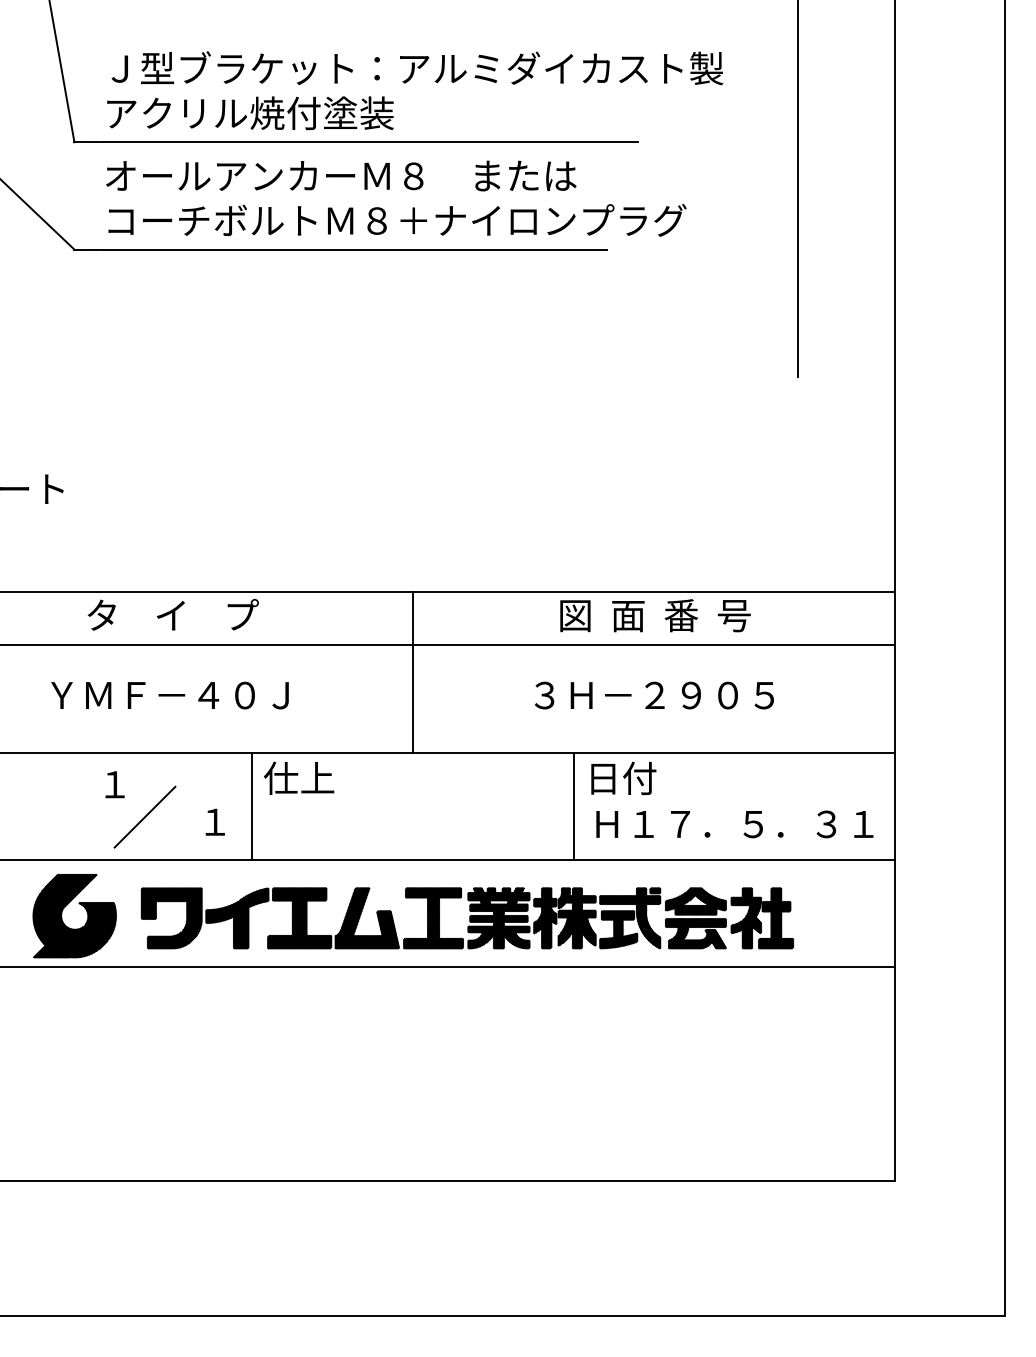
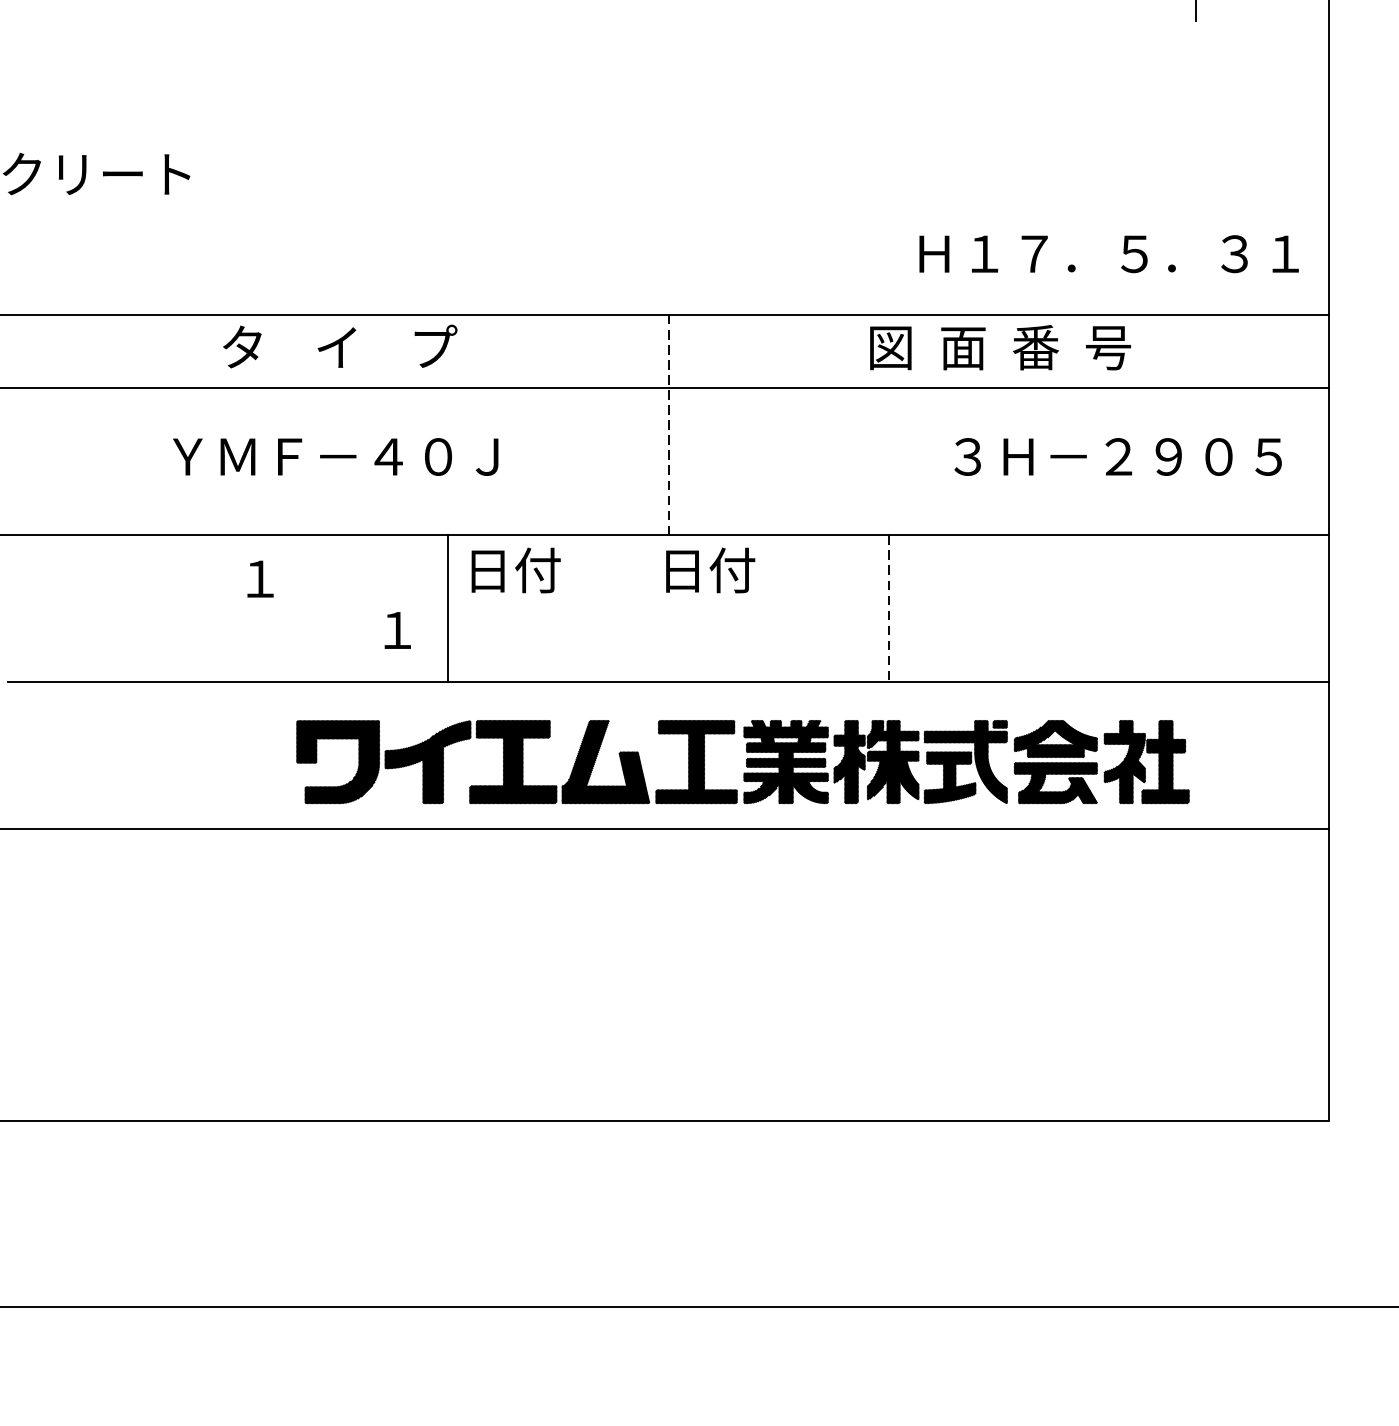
line: (413, 672) -> (669, 425), solid -> dashed
text: (654, 695) -> (1118, 456), moved
text: (298, 778) -> (511, 570), 仕上 -> 日付
text: (623, 778) -> (710, 570), moved
line: (574, 806) -> (889, 608), solid -> dashed
line: (144, 816) -> (300, 622), removed
text: (734, 824) -> (1108, 254), moved
part: (74, 928) -> (204, 775), removed

